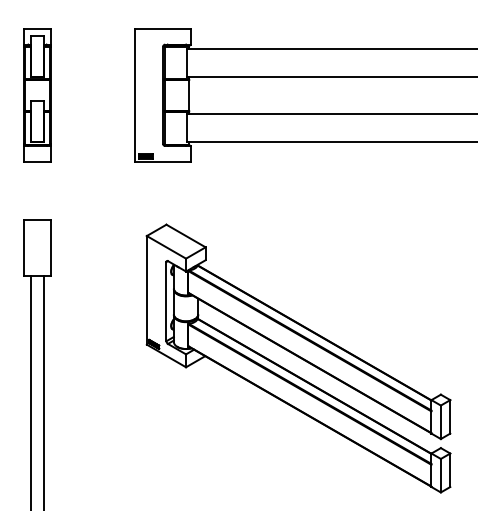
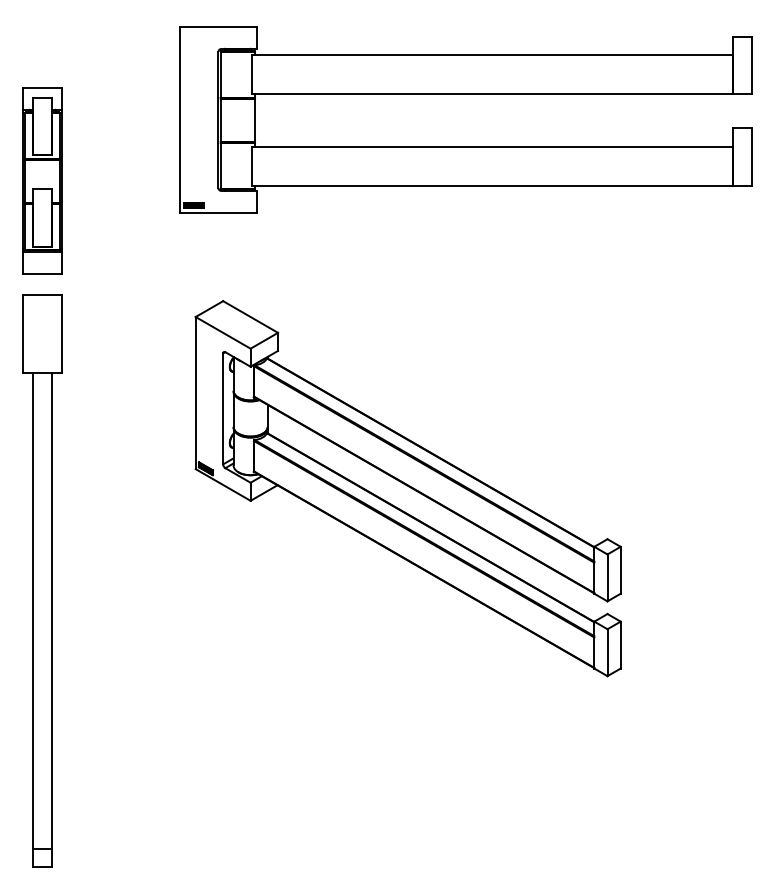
part: (37, 95) -> (42, 180), moved

